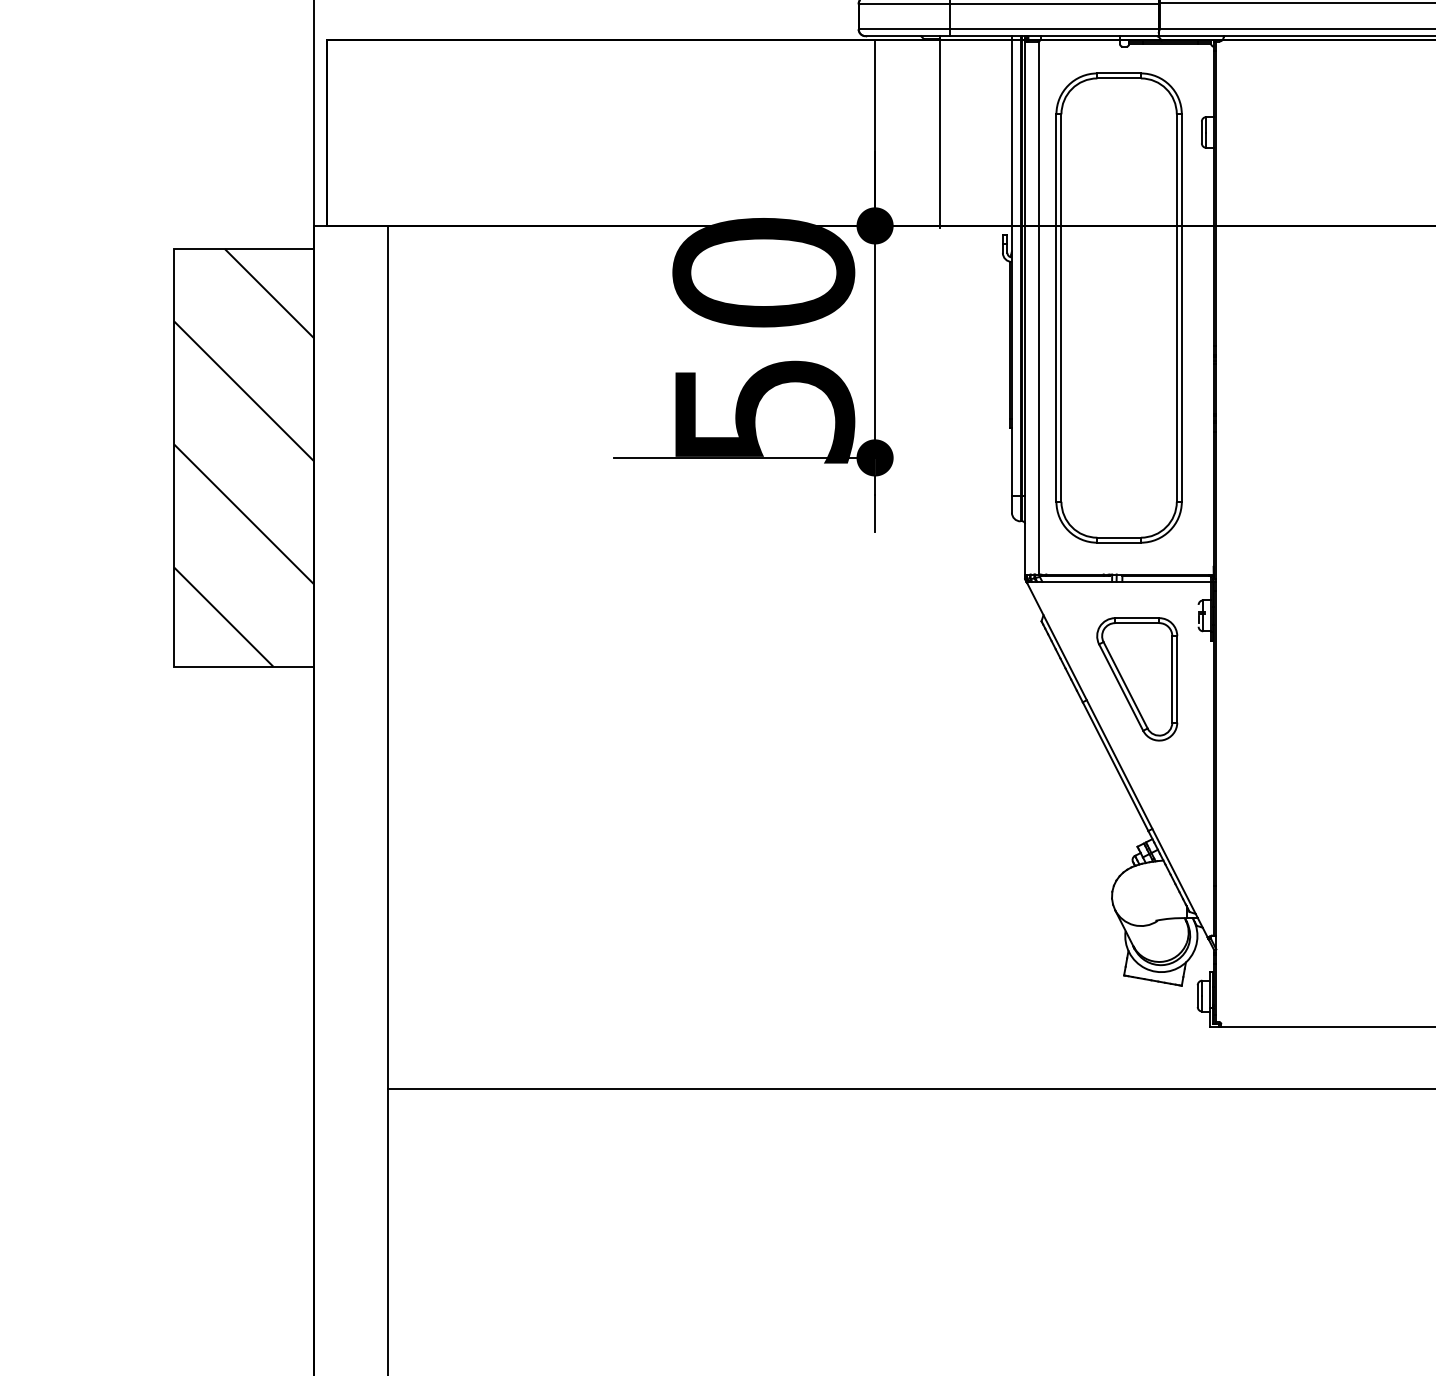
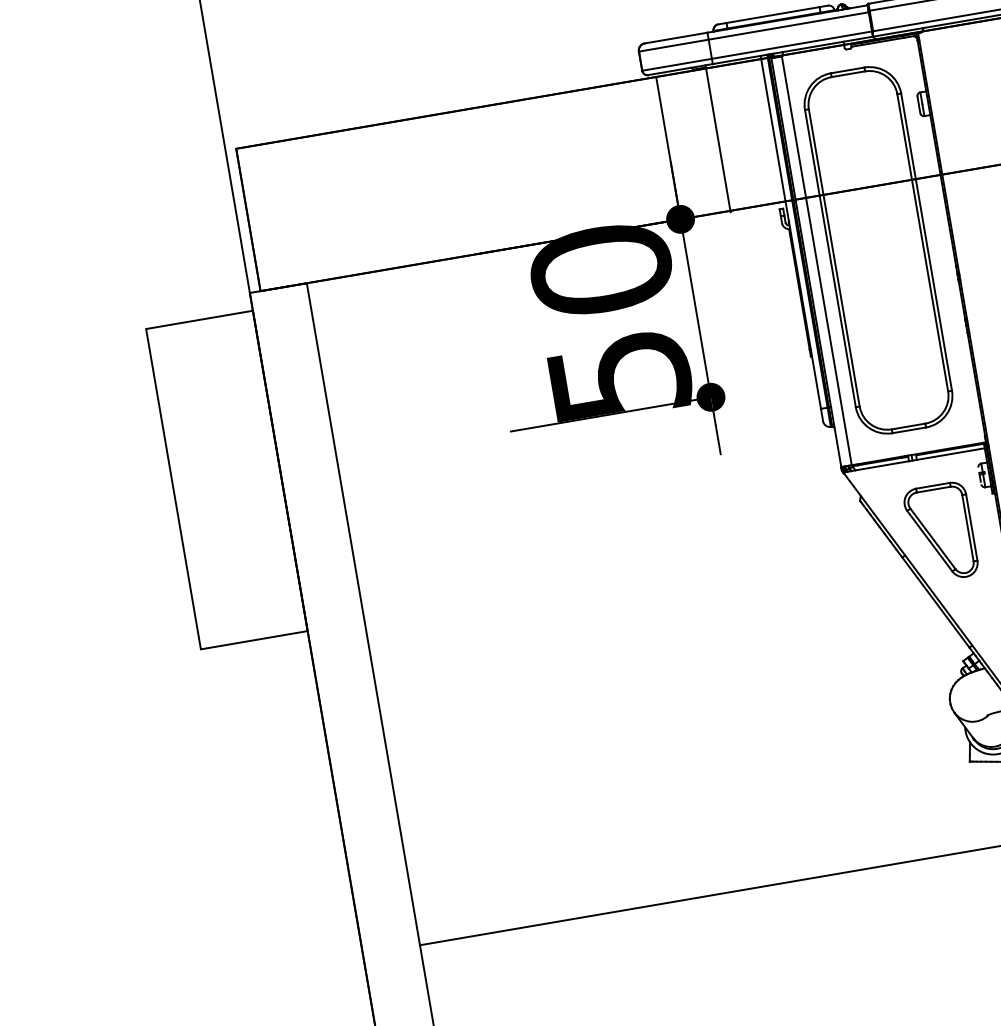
hatch: (243, 457) -> (226, 479), removed

